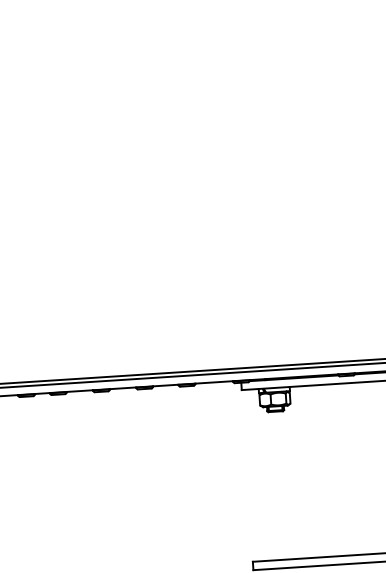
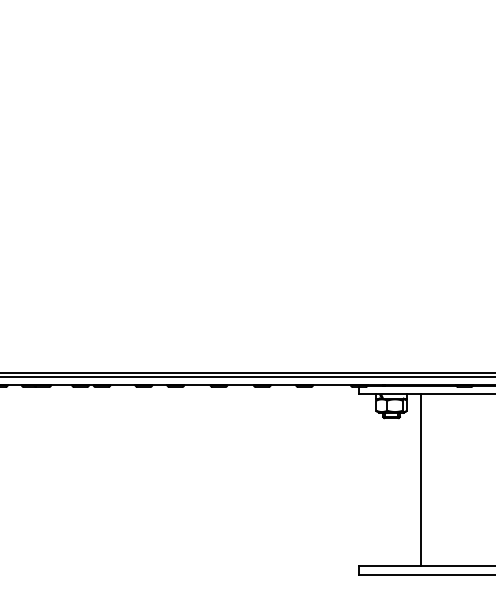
line: (308, 472) -> (420, 480), added

